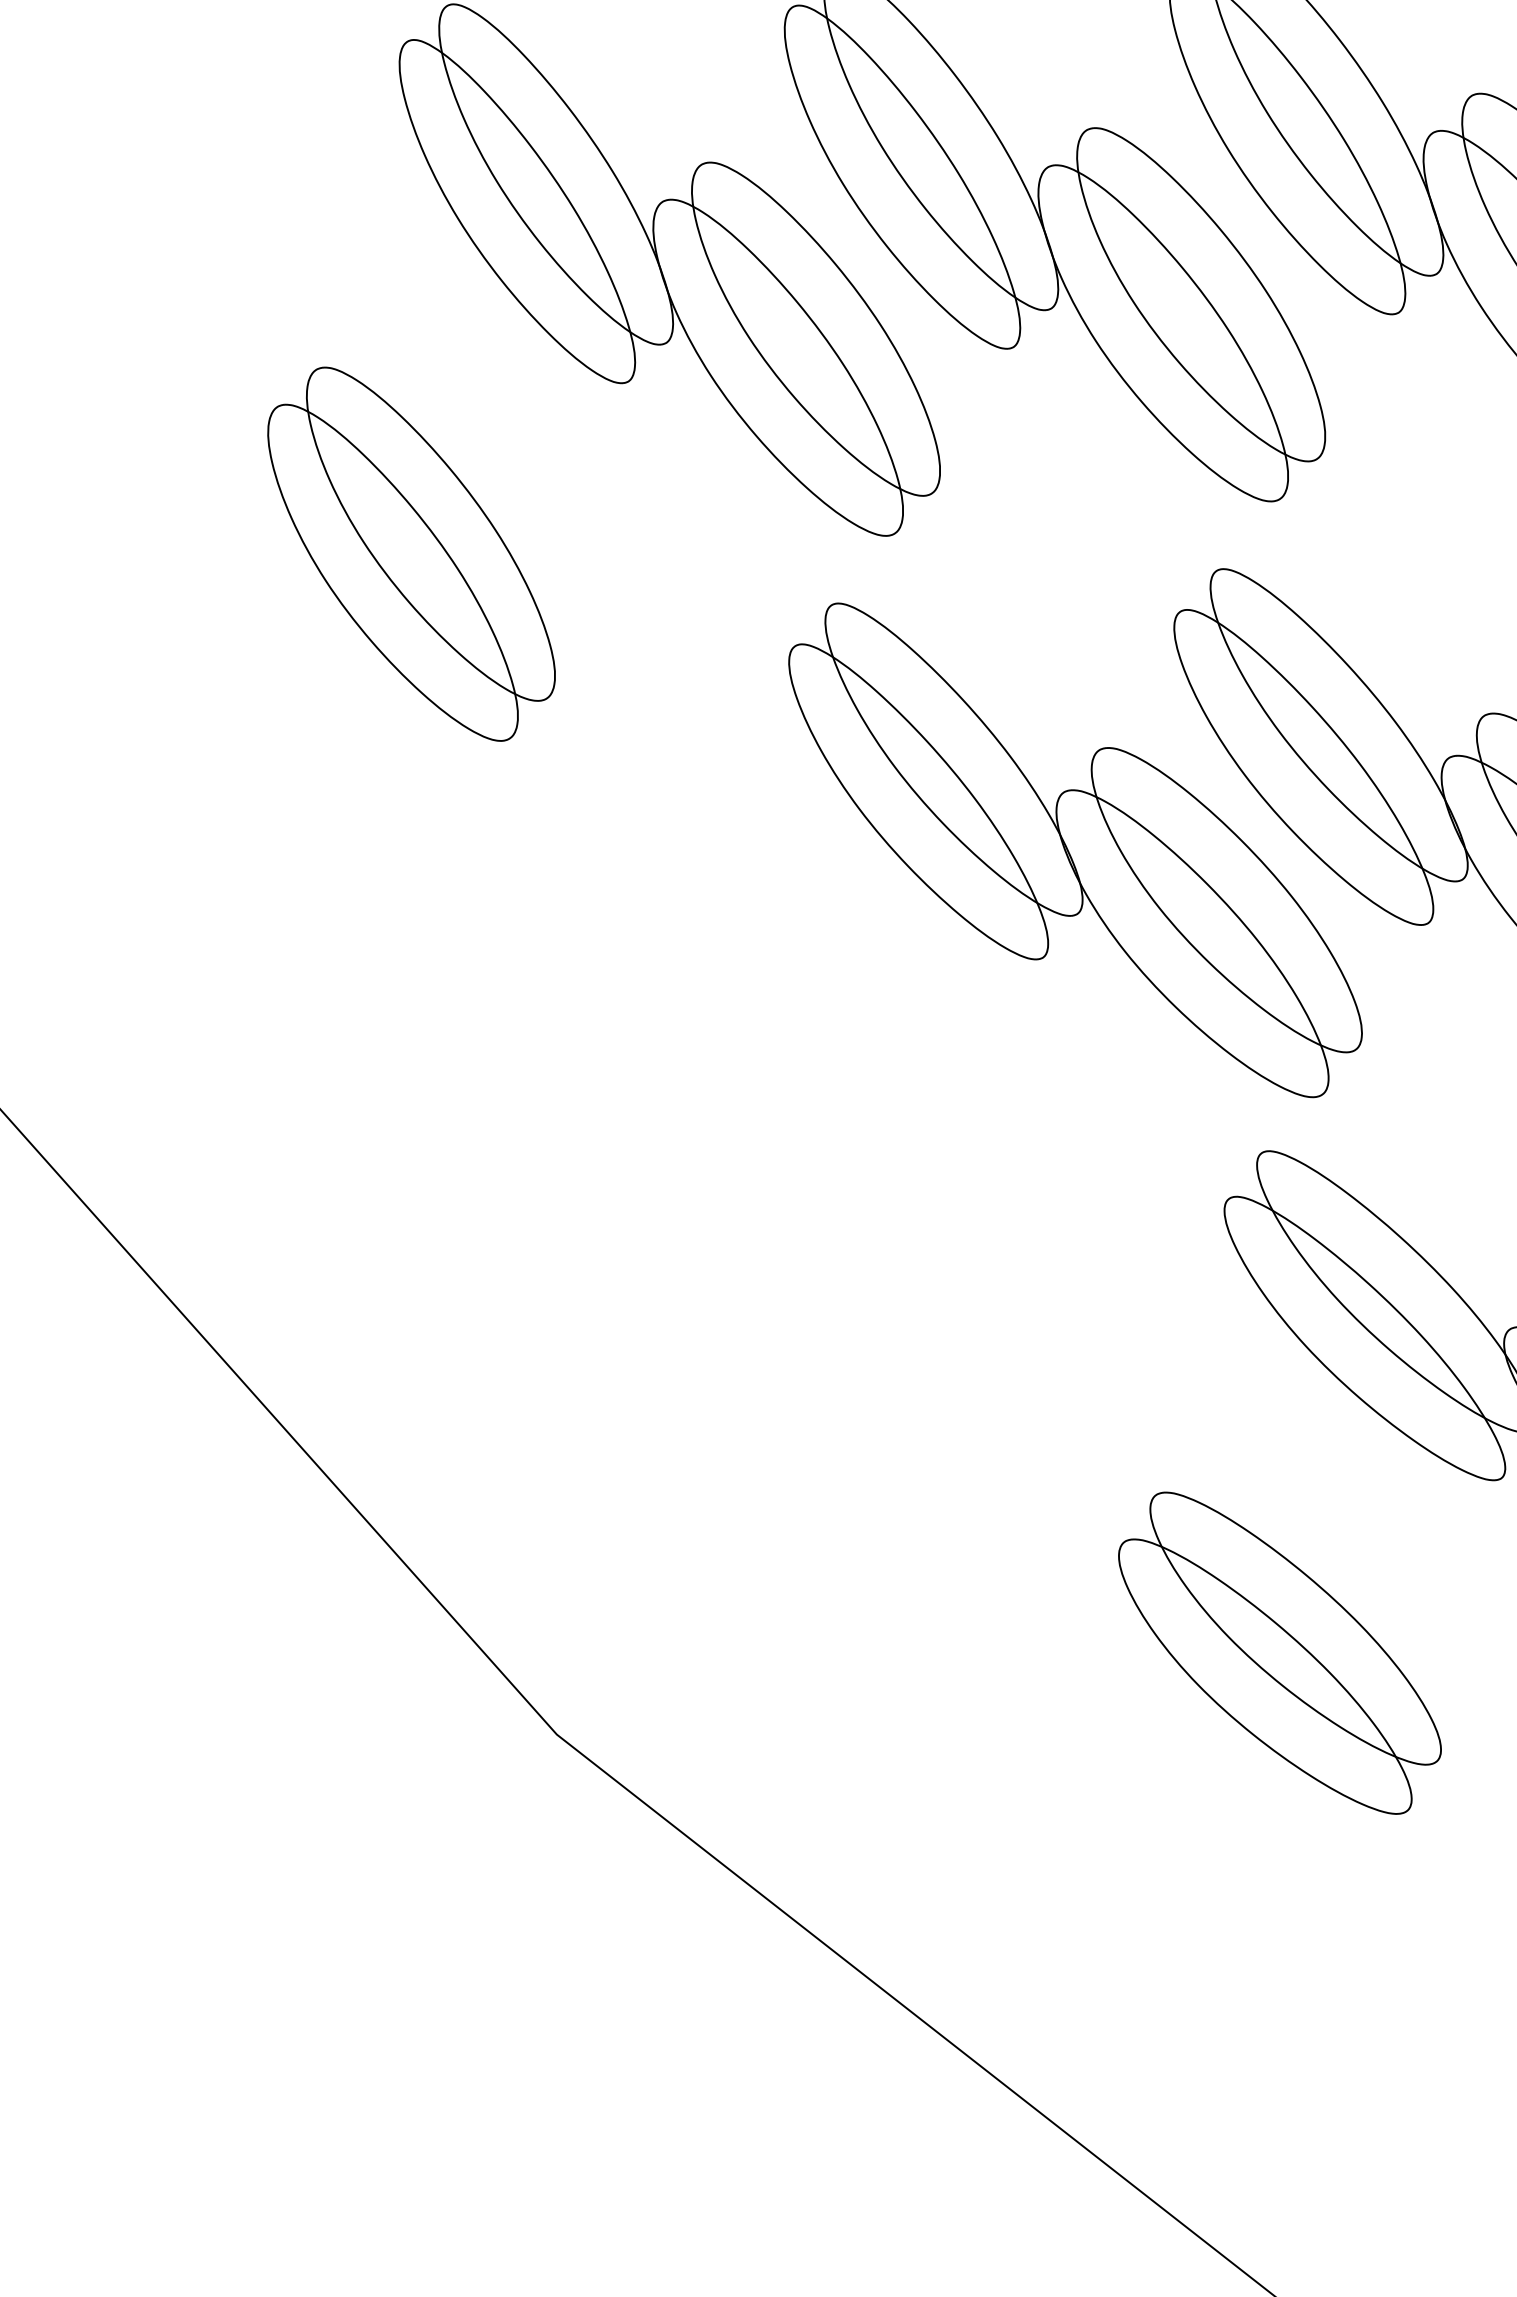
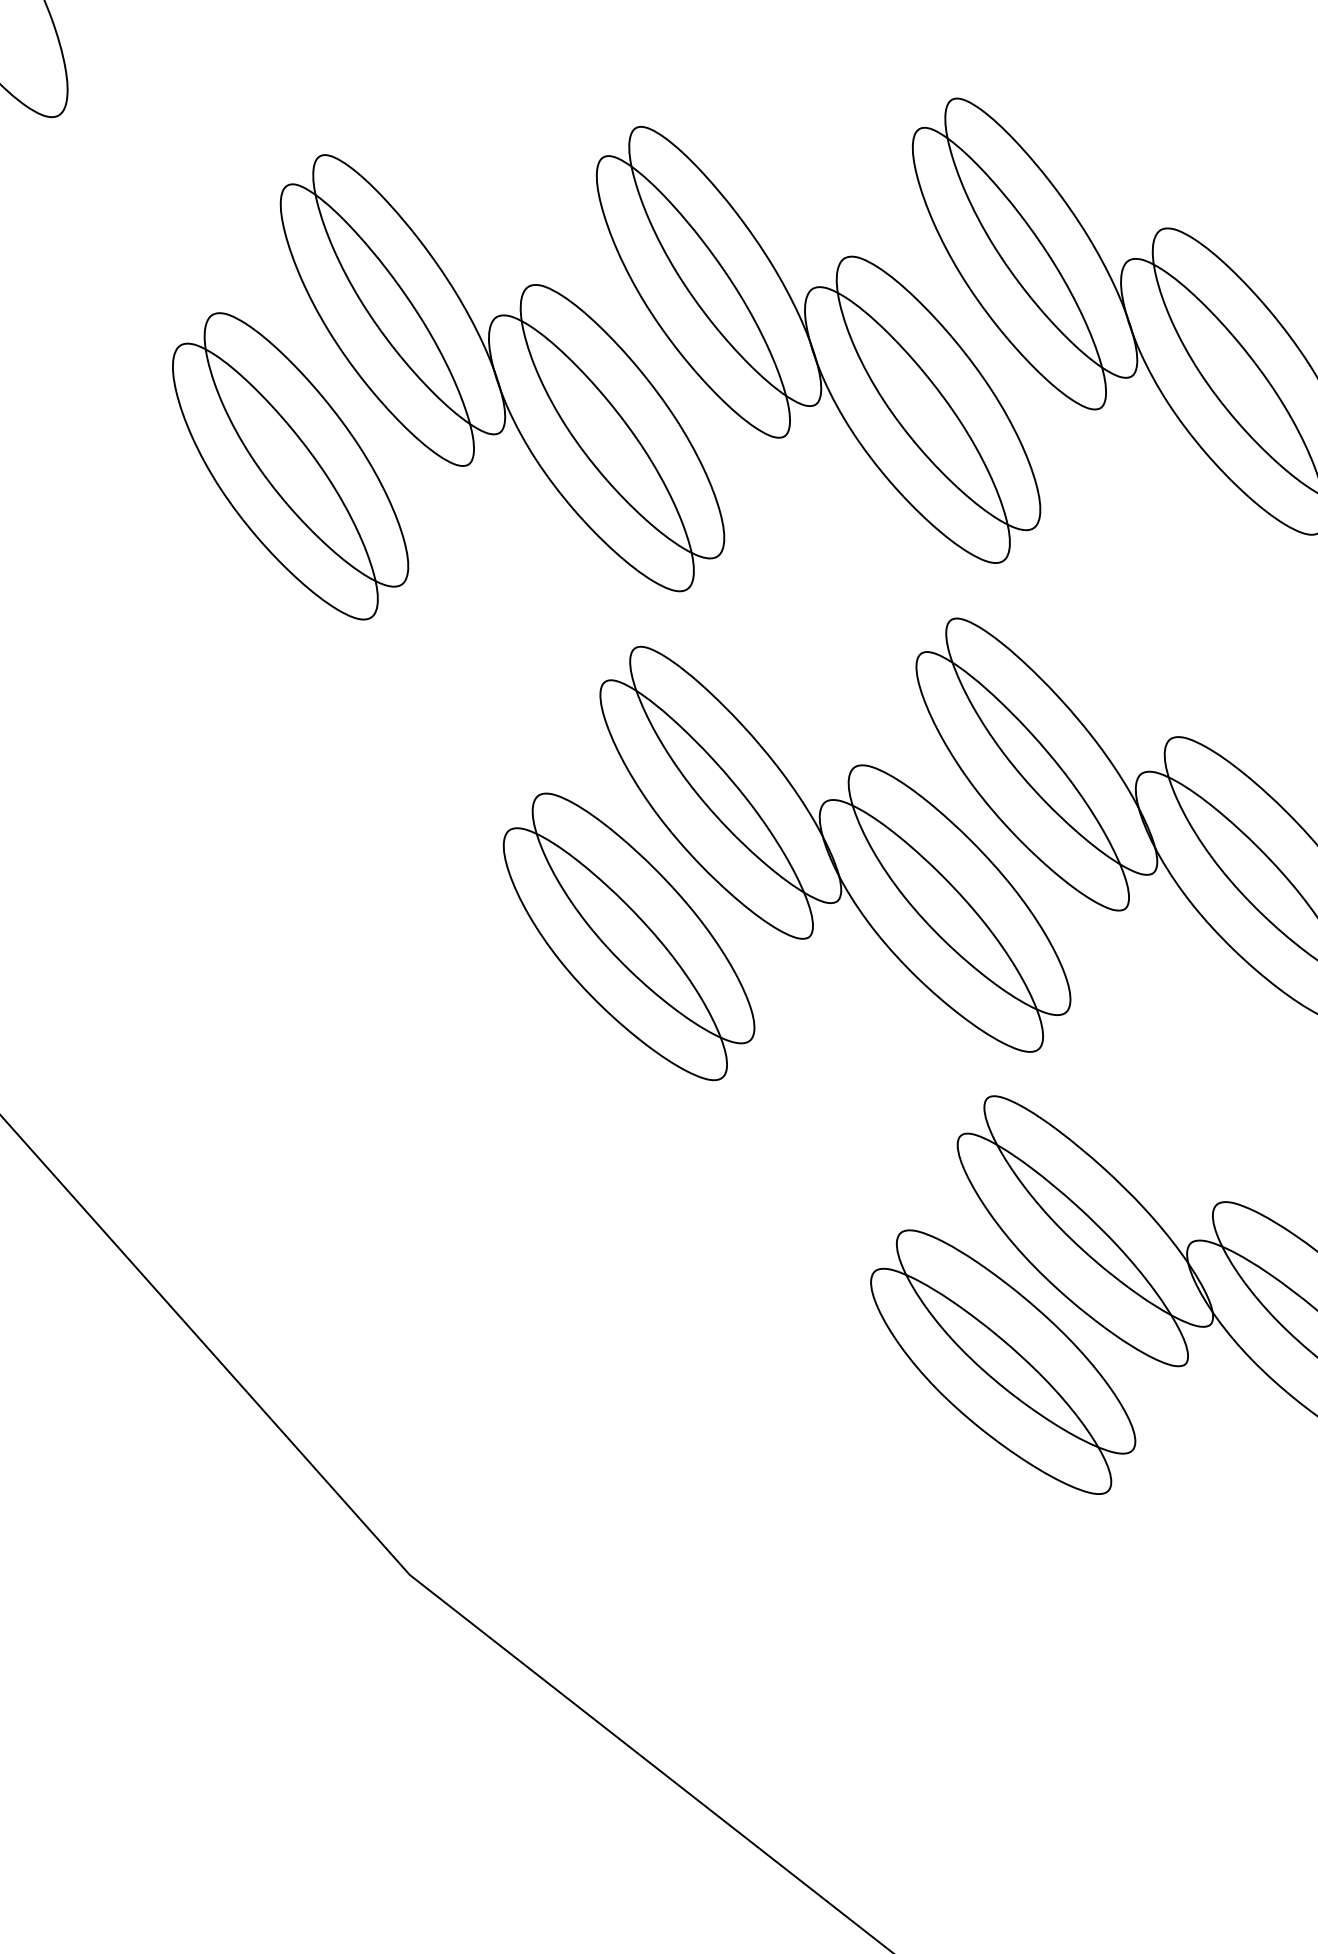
part: (411, 554) -> (290, 466), moved
part: (823, 956) -> (628, 936), added
part: (1280, 1652) -> (1003, 1361), moved

